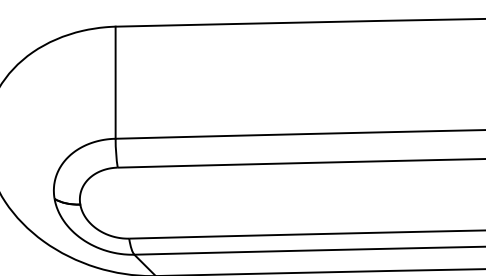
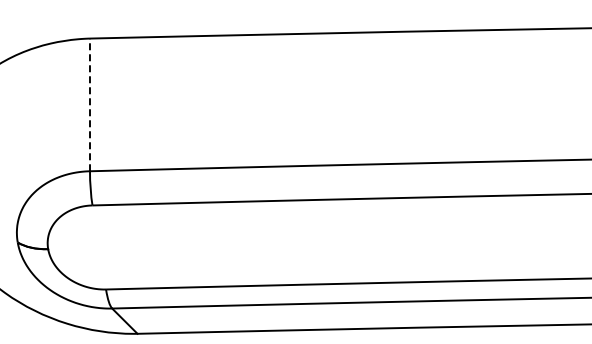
line: (115, 82) -> (89, 104), solid -> dashed

